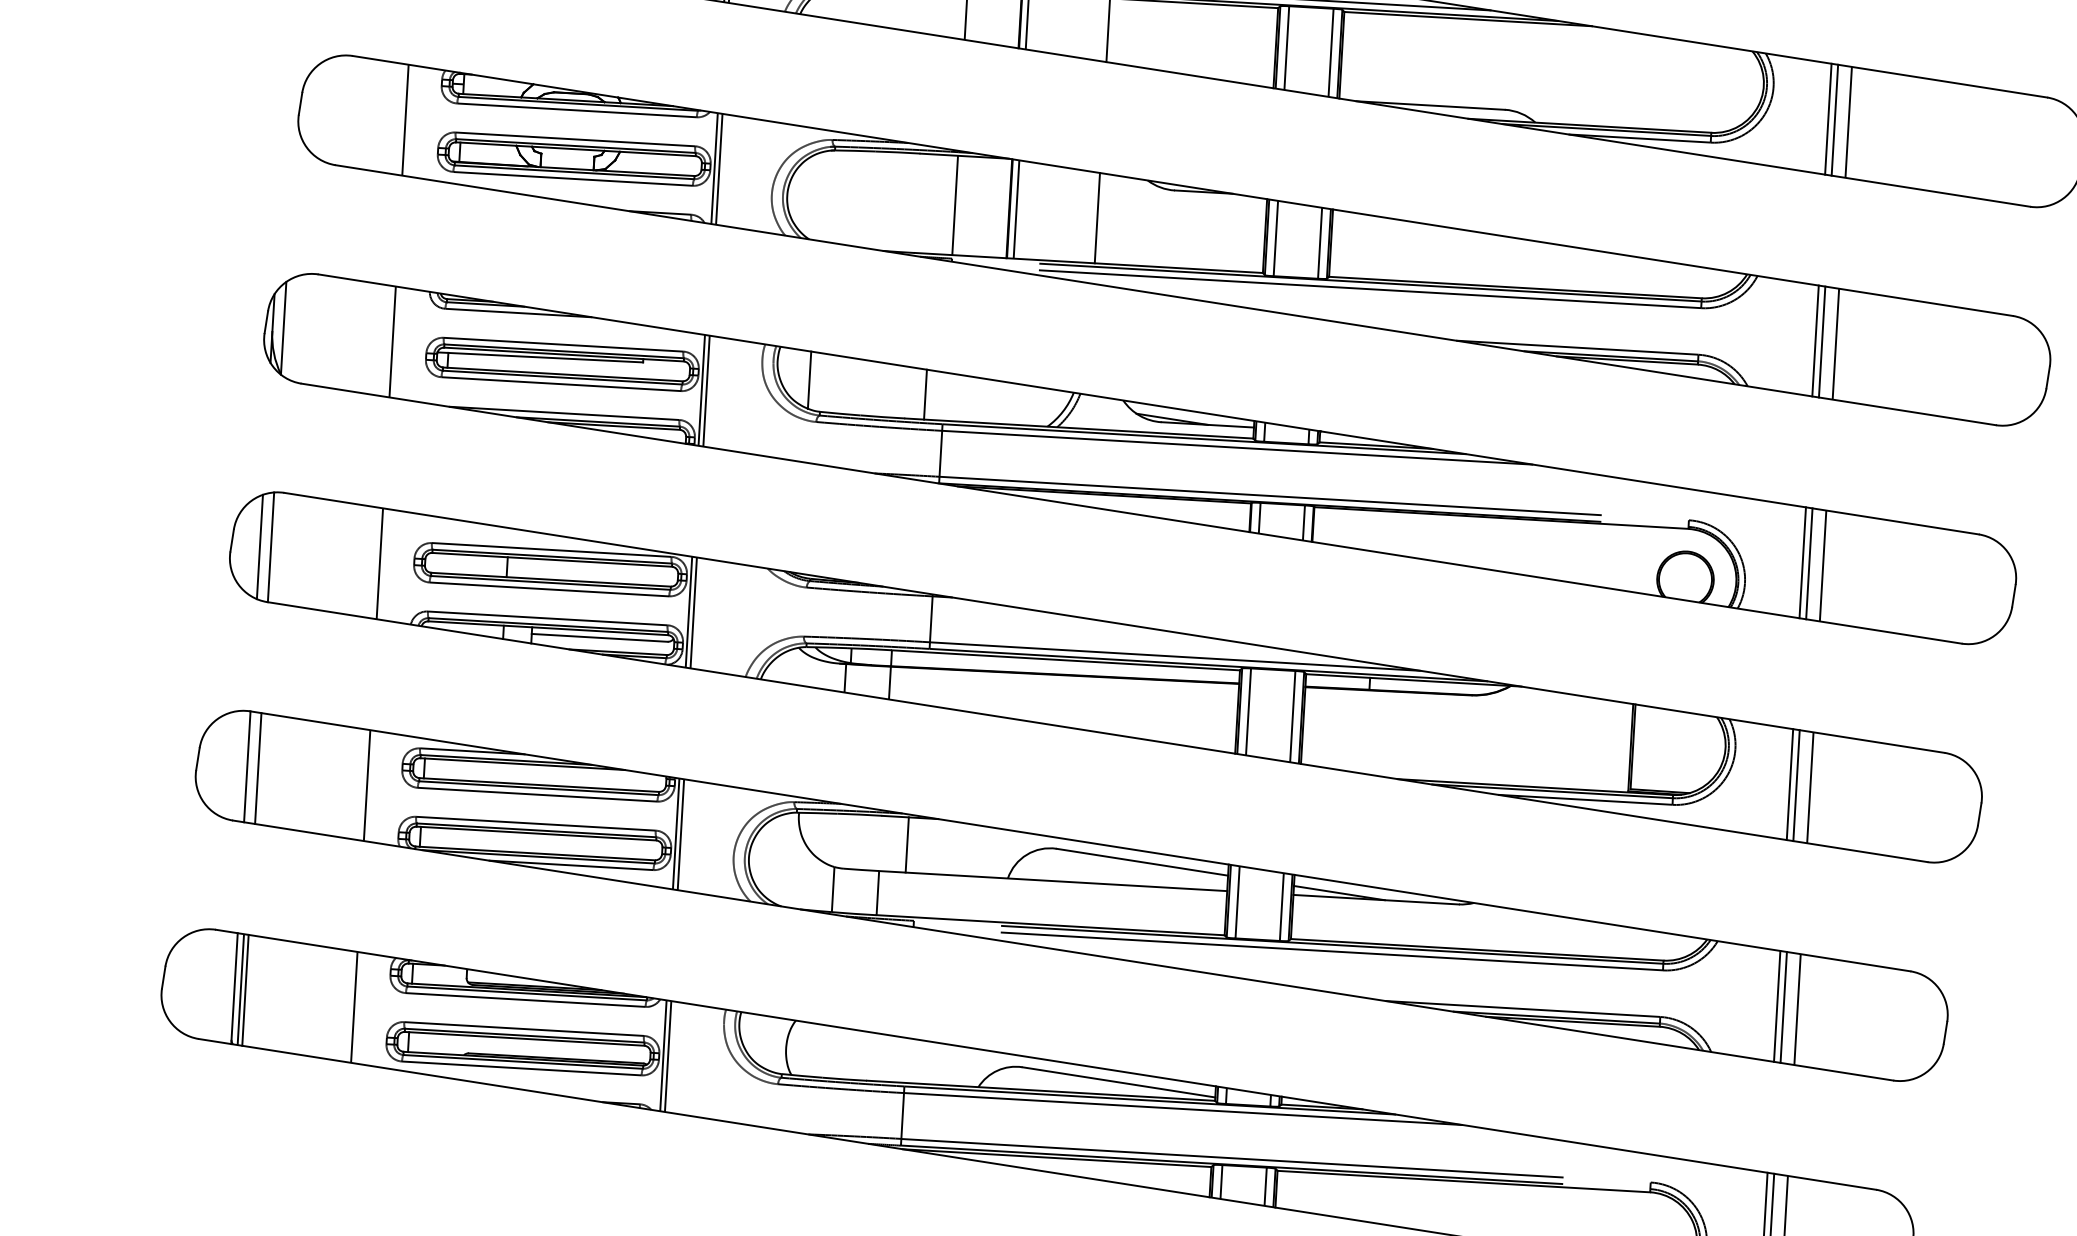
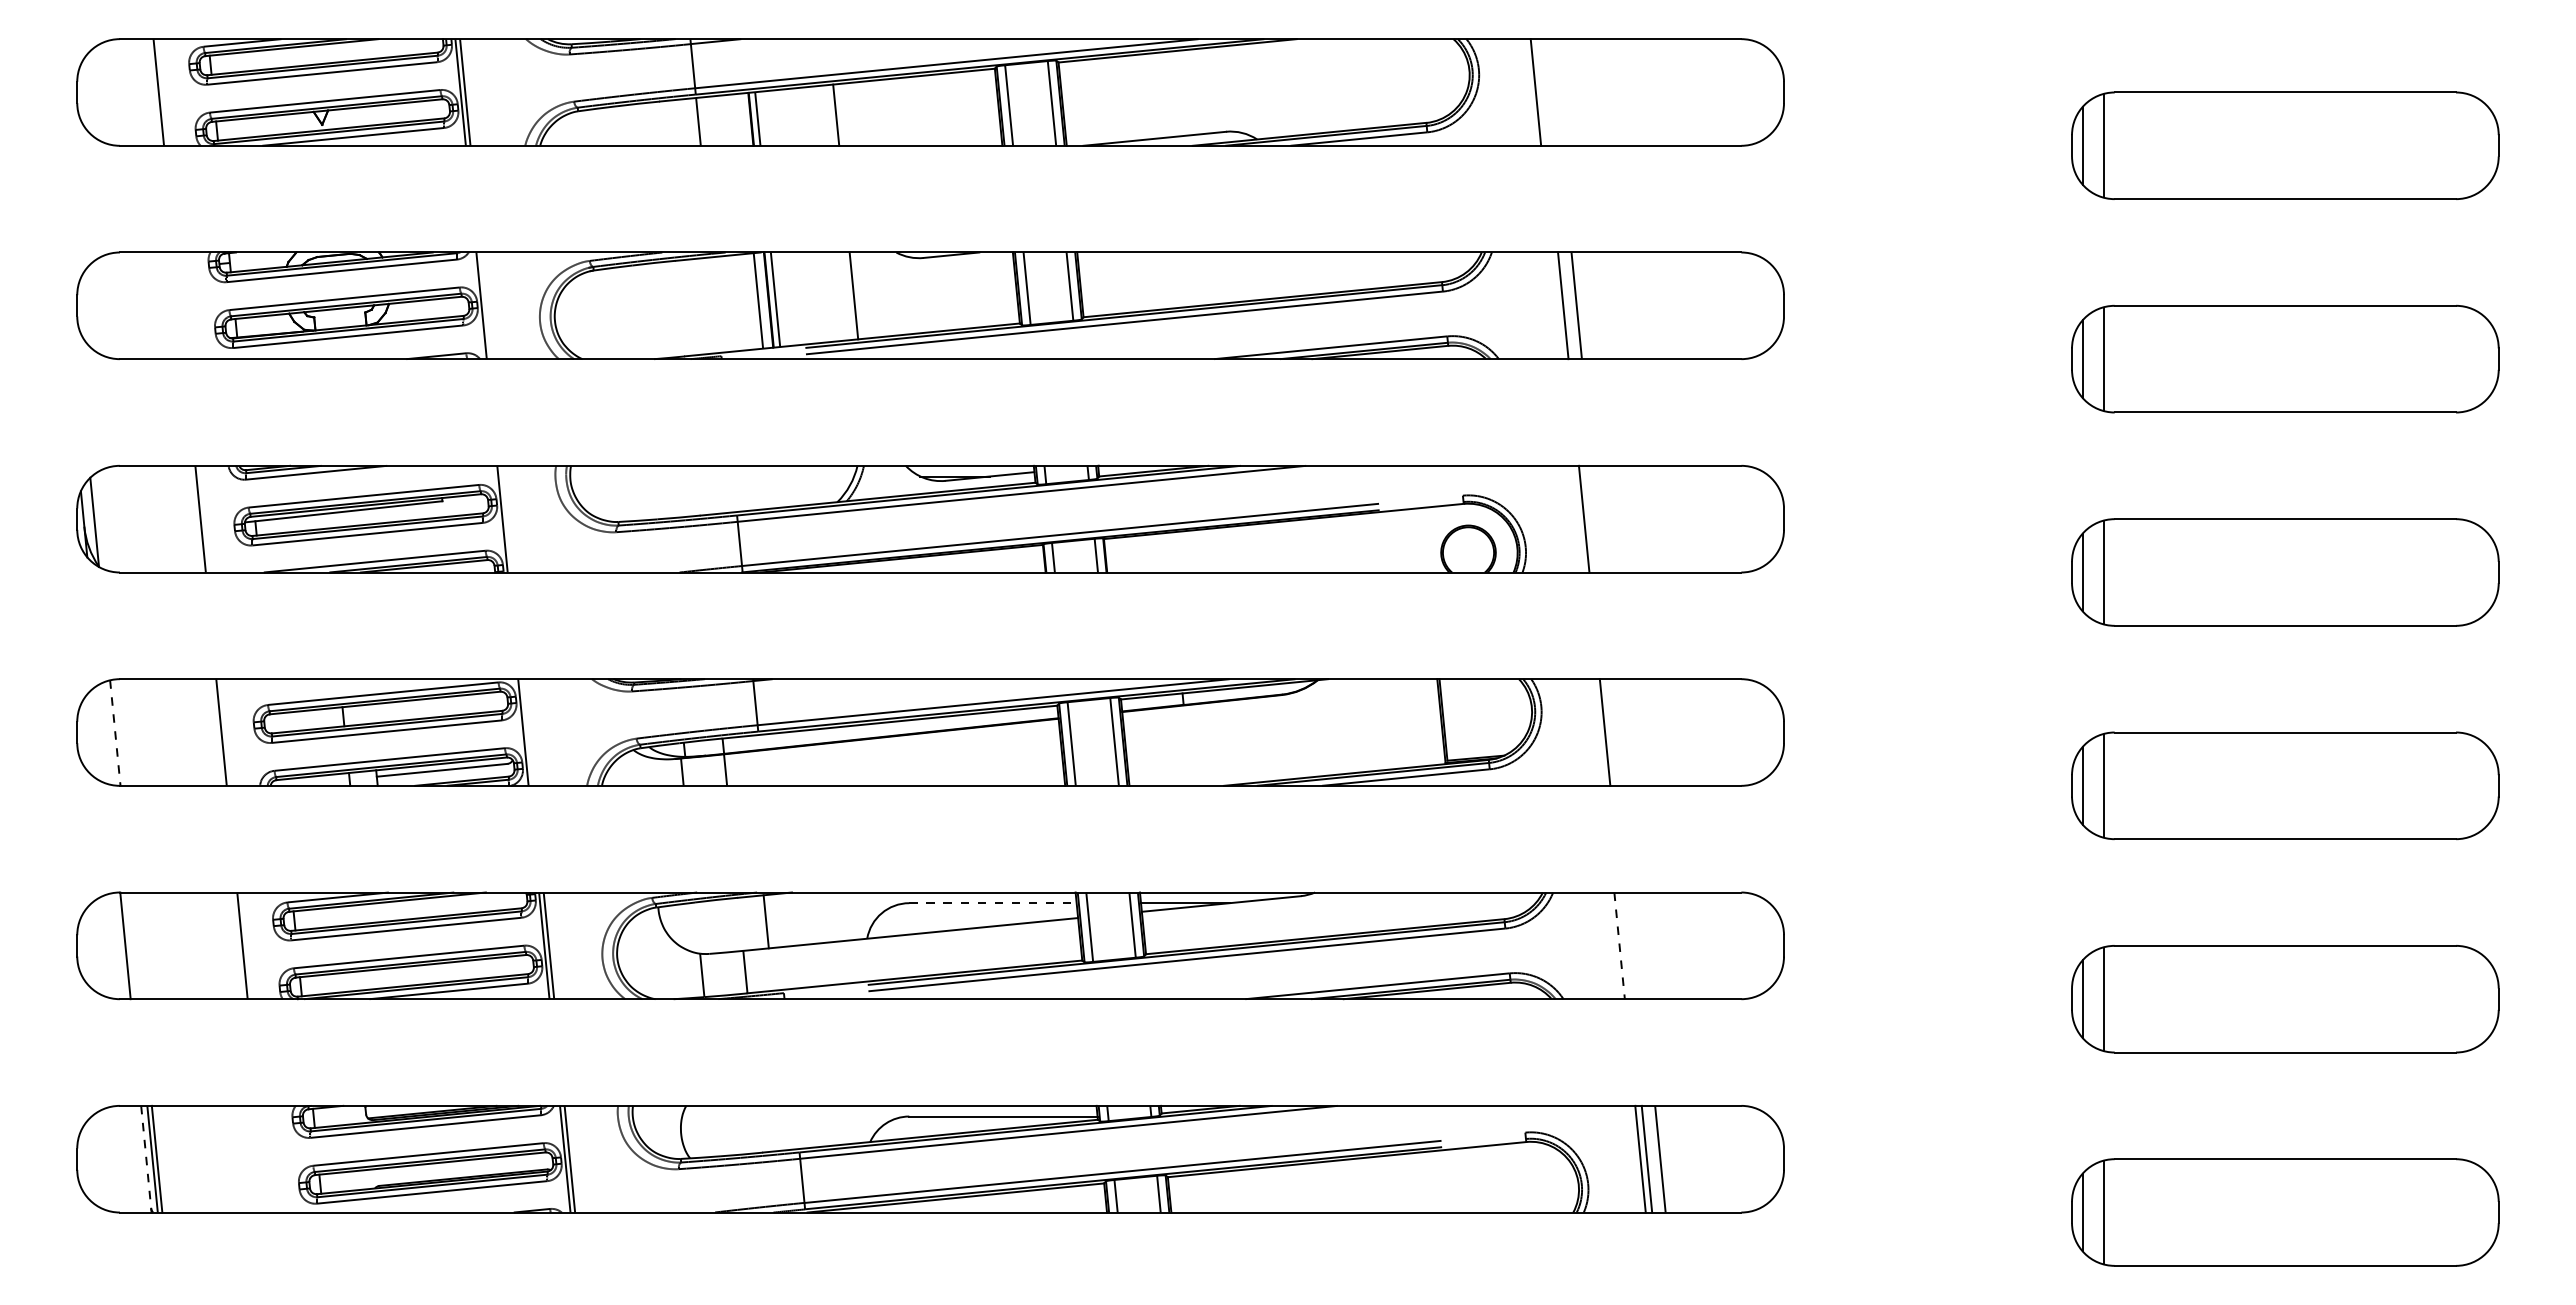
line: (405, 119) -> (179, 305), removed
line: (1835, 120) -> (1542, 92), removed
line: (1848, 122) -> (1555, 92), removed
line: (719, 169) -> (486, 305), removed
line: (955, 204) -> (758, 300), moved
line: (1815, 340) -> (1556, 305), removed
line: (809, 380) -> (603, 493), removed
line: (705, 390) -> (506, 518), removed
line: (925, 394) -> (716, 489), removed
line: (259, 547) -> (104, 734), removed
line: (271, 547) -> (115, 733), solid -> dashed
line: (1802, 562) -> (1577, 518), removed
line: (1823, 565) -> (1597, 518), removed
line: (693, 612) -> (527, 732), removed
line: (257, 768) -> (135, 945), removed
line: (1789, 784) -> (1598, 732), removed
line: (1810, 787) -> (1618, 732), removed
line: (1142, 862) -> (993, 903), solid -> dashed
line: (234, 988) -> (146, 1159), solid -> dashed
line: (354, 1006) -> (263, 1158), removed
line: (1777, 1006) -> (1619, 945), solid -> dashed
line: (1783, 1006) -> (1625, 945), removed
line: (1797, 1009) -> (1639, 945), removed

